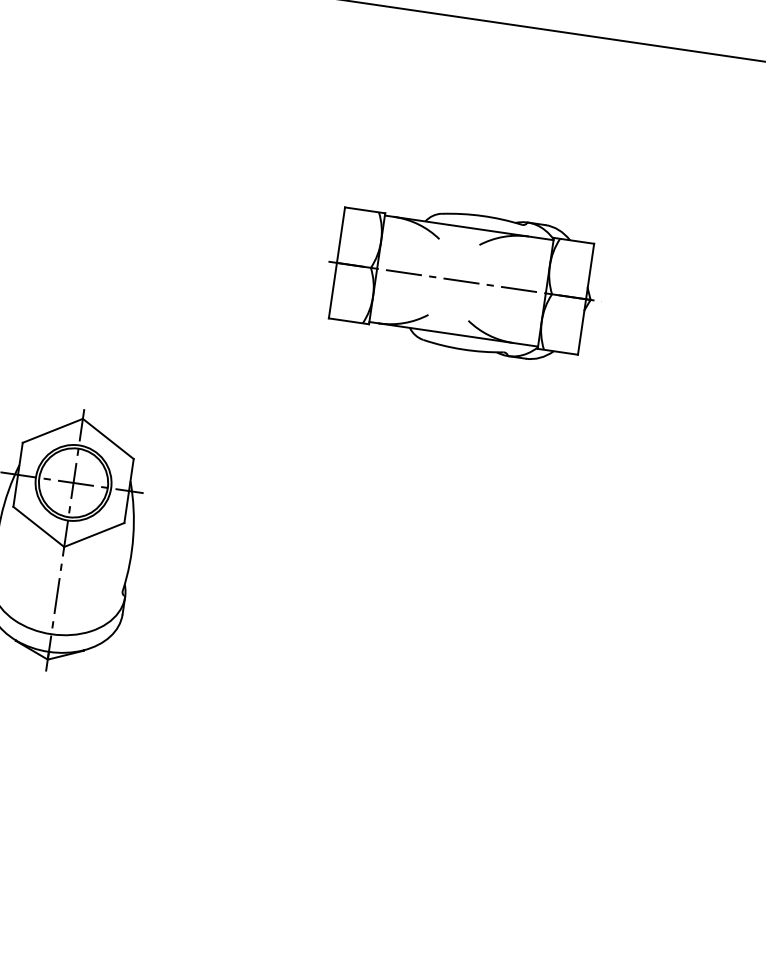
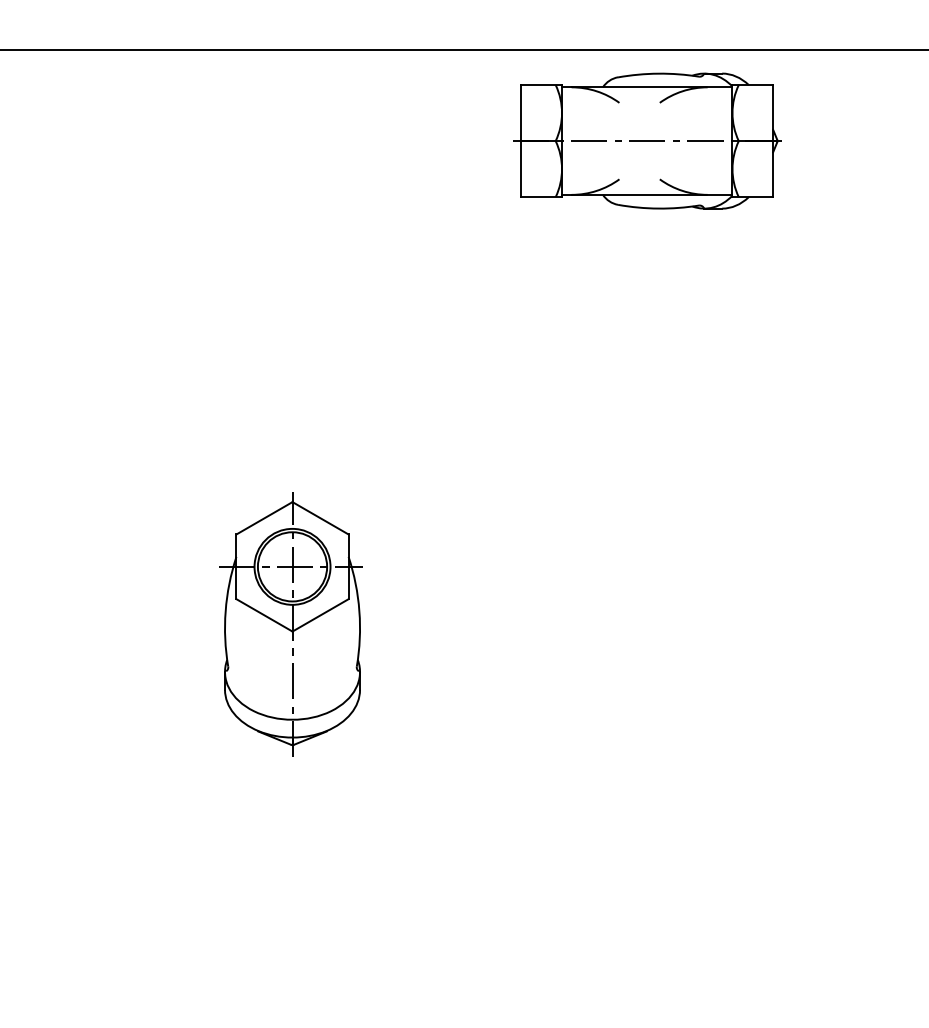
part: (461, 280) -> (647, 140), moved

